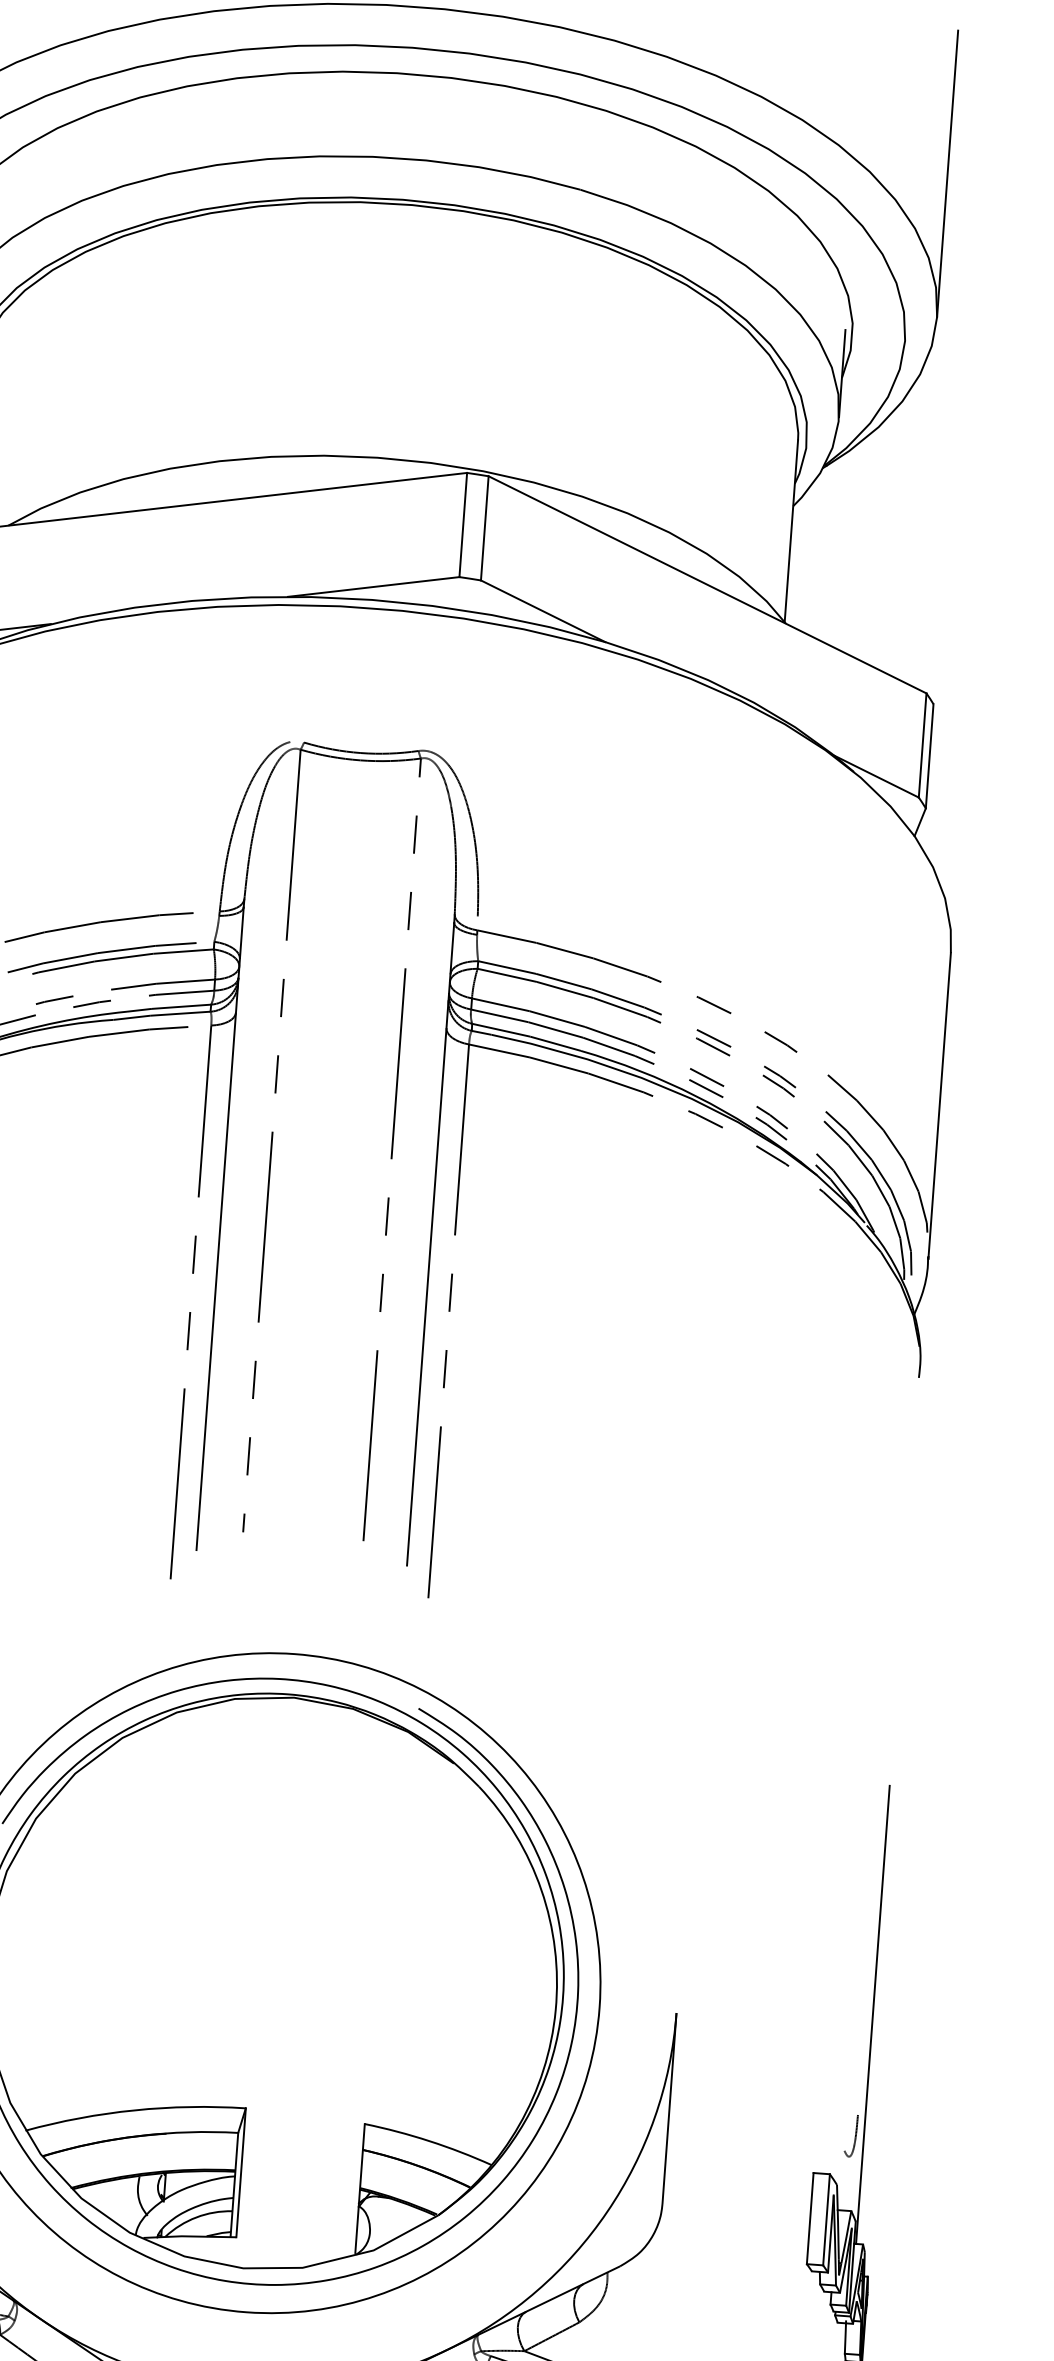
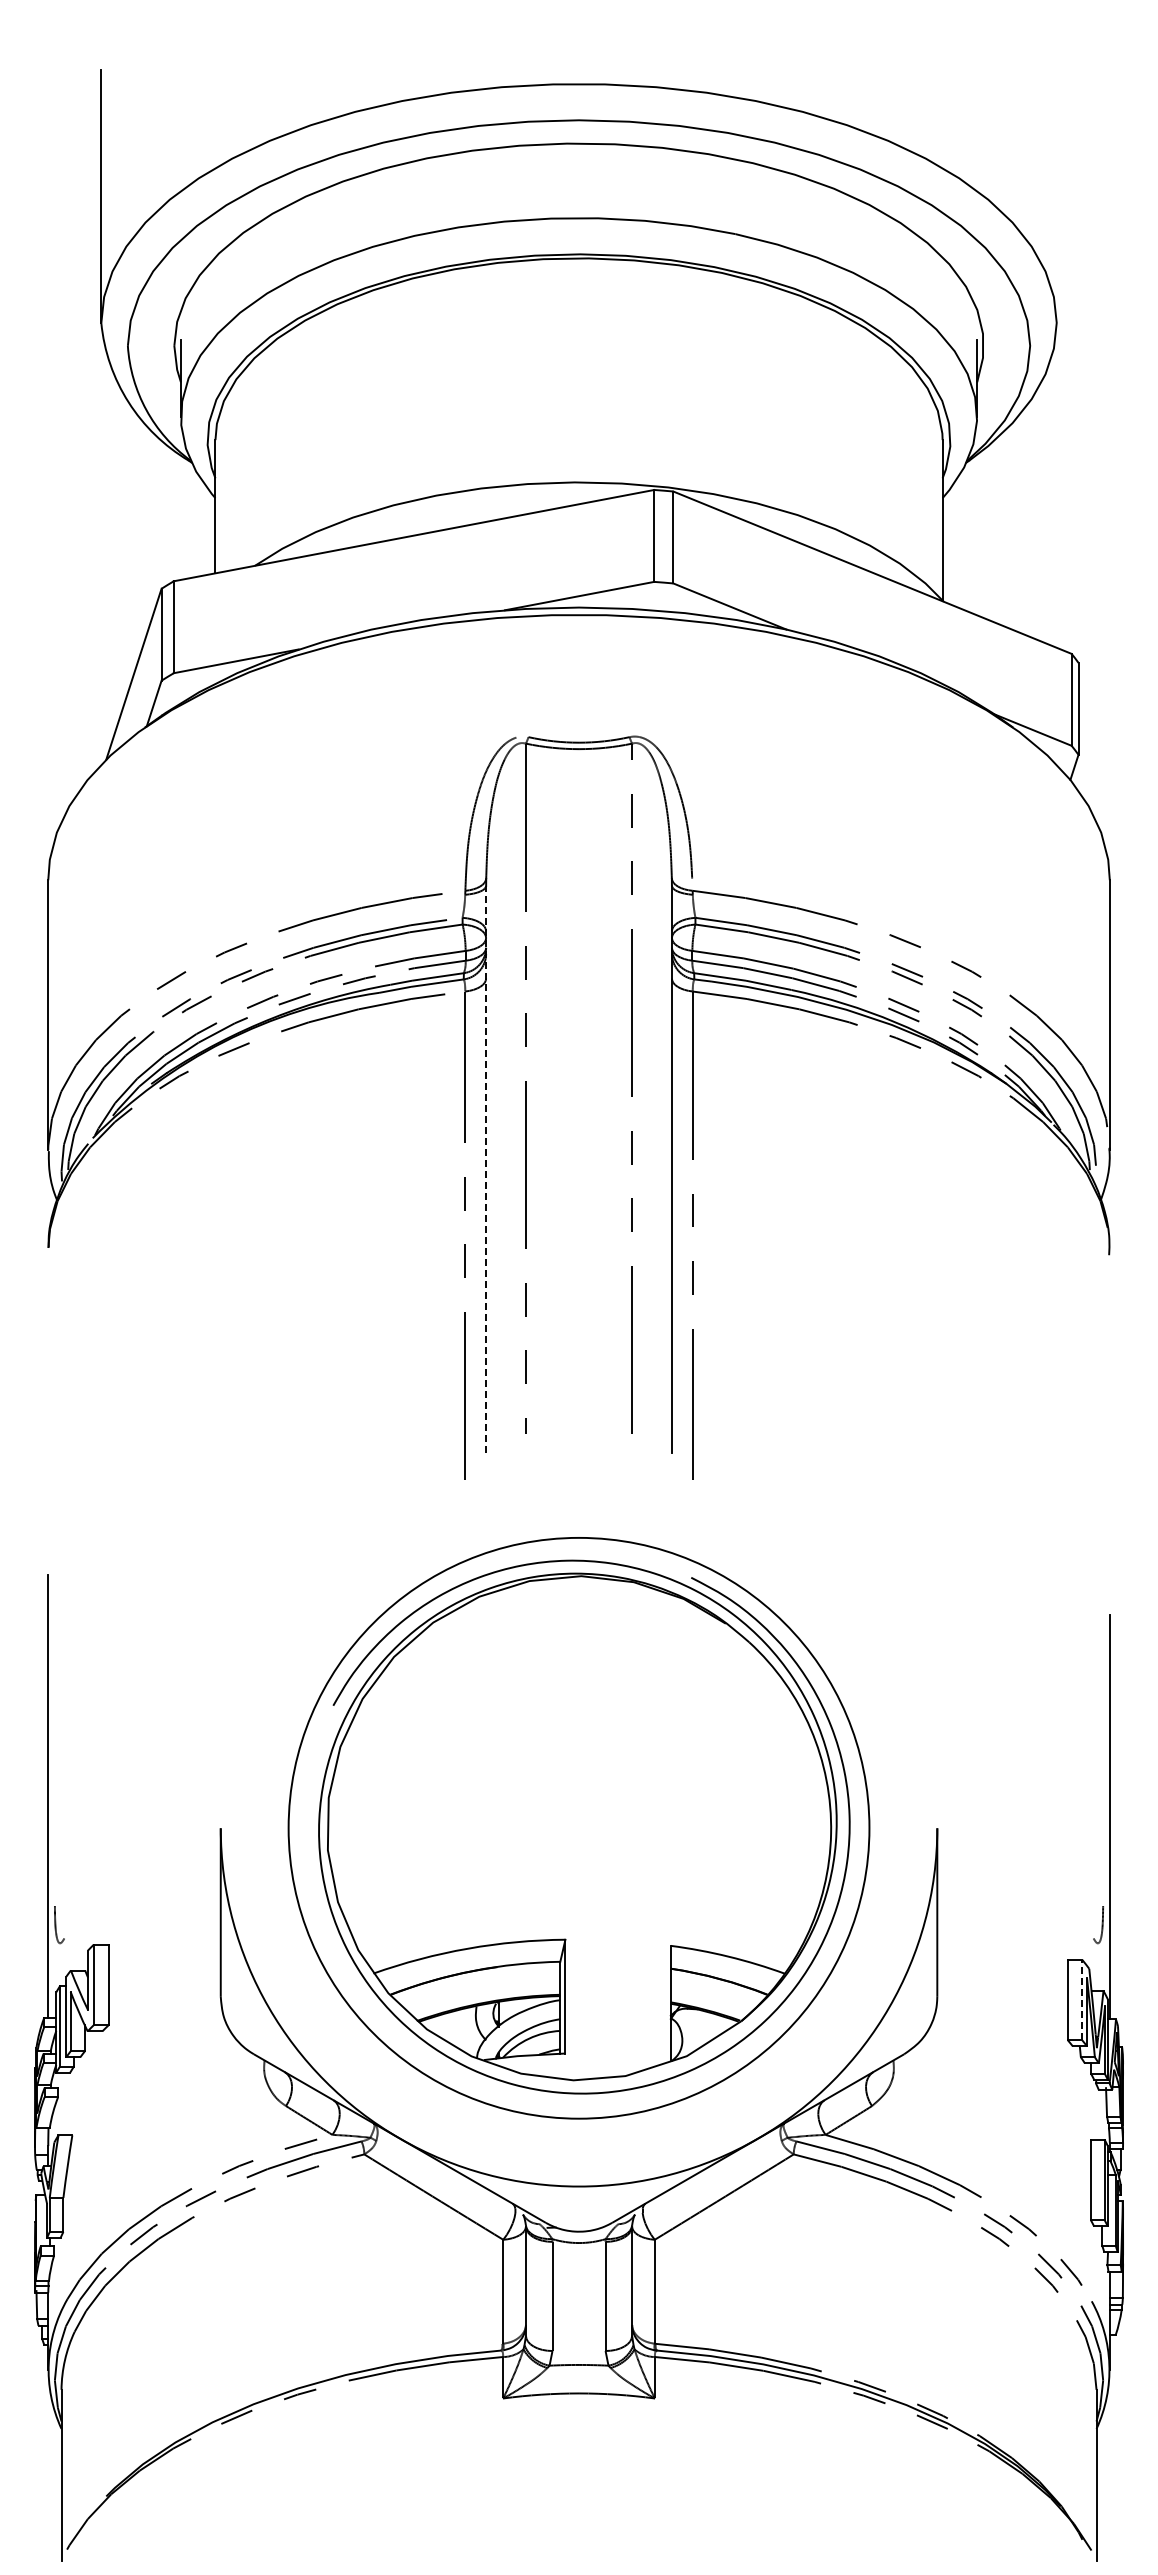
line: (947, 173) -> (1056, 196), removed
line: (220, 1228) -> (486, 1169), solid -> dashed
line: (826, 2219) -> (1082, 1999), solid -> dashed

